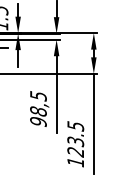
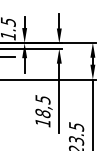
text: (38, 121) -> (43, 122), 98,5 -> 18,5

